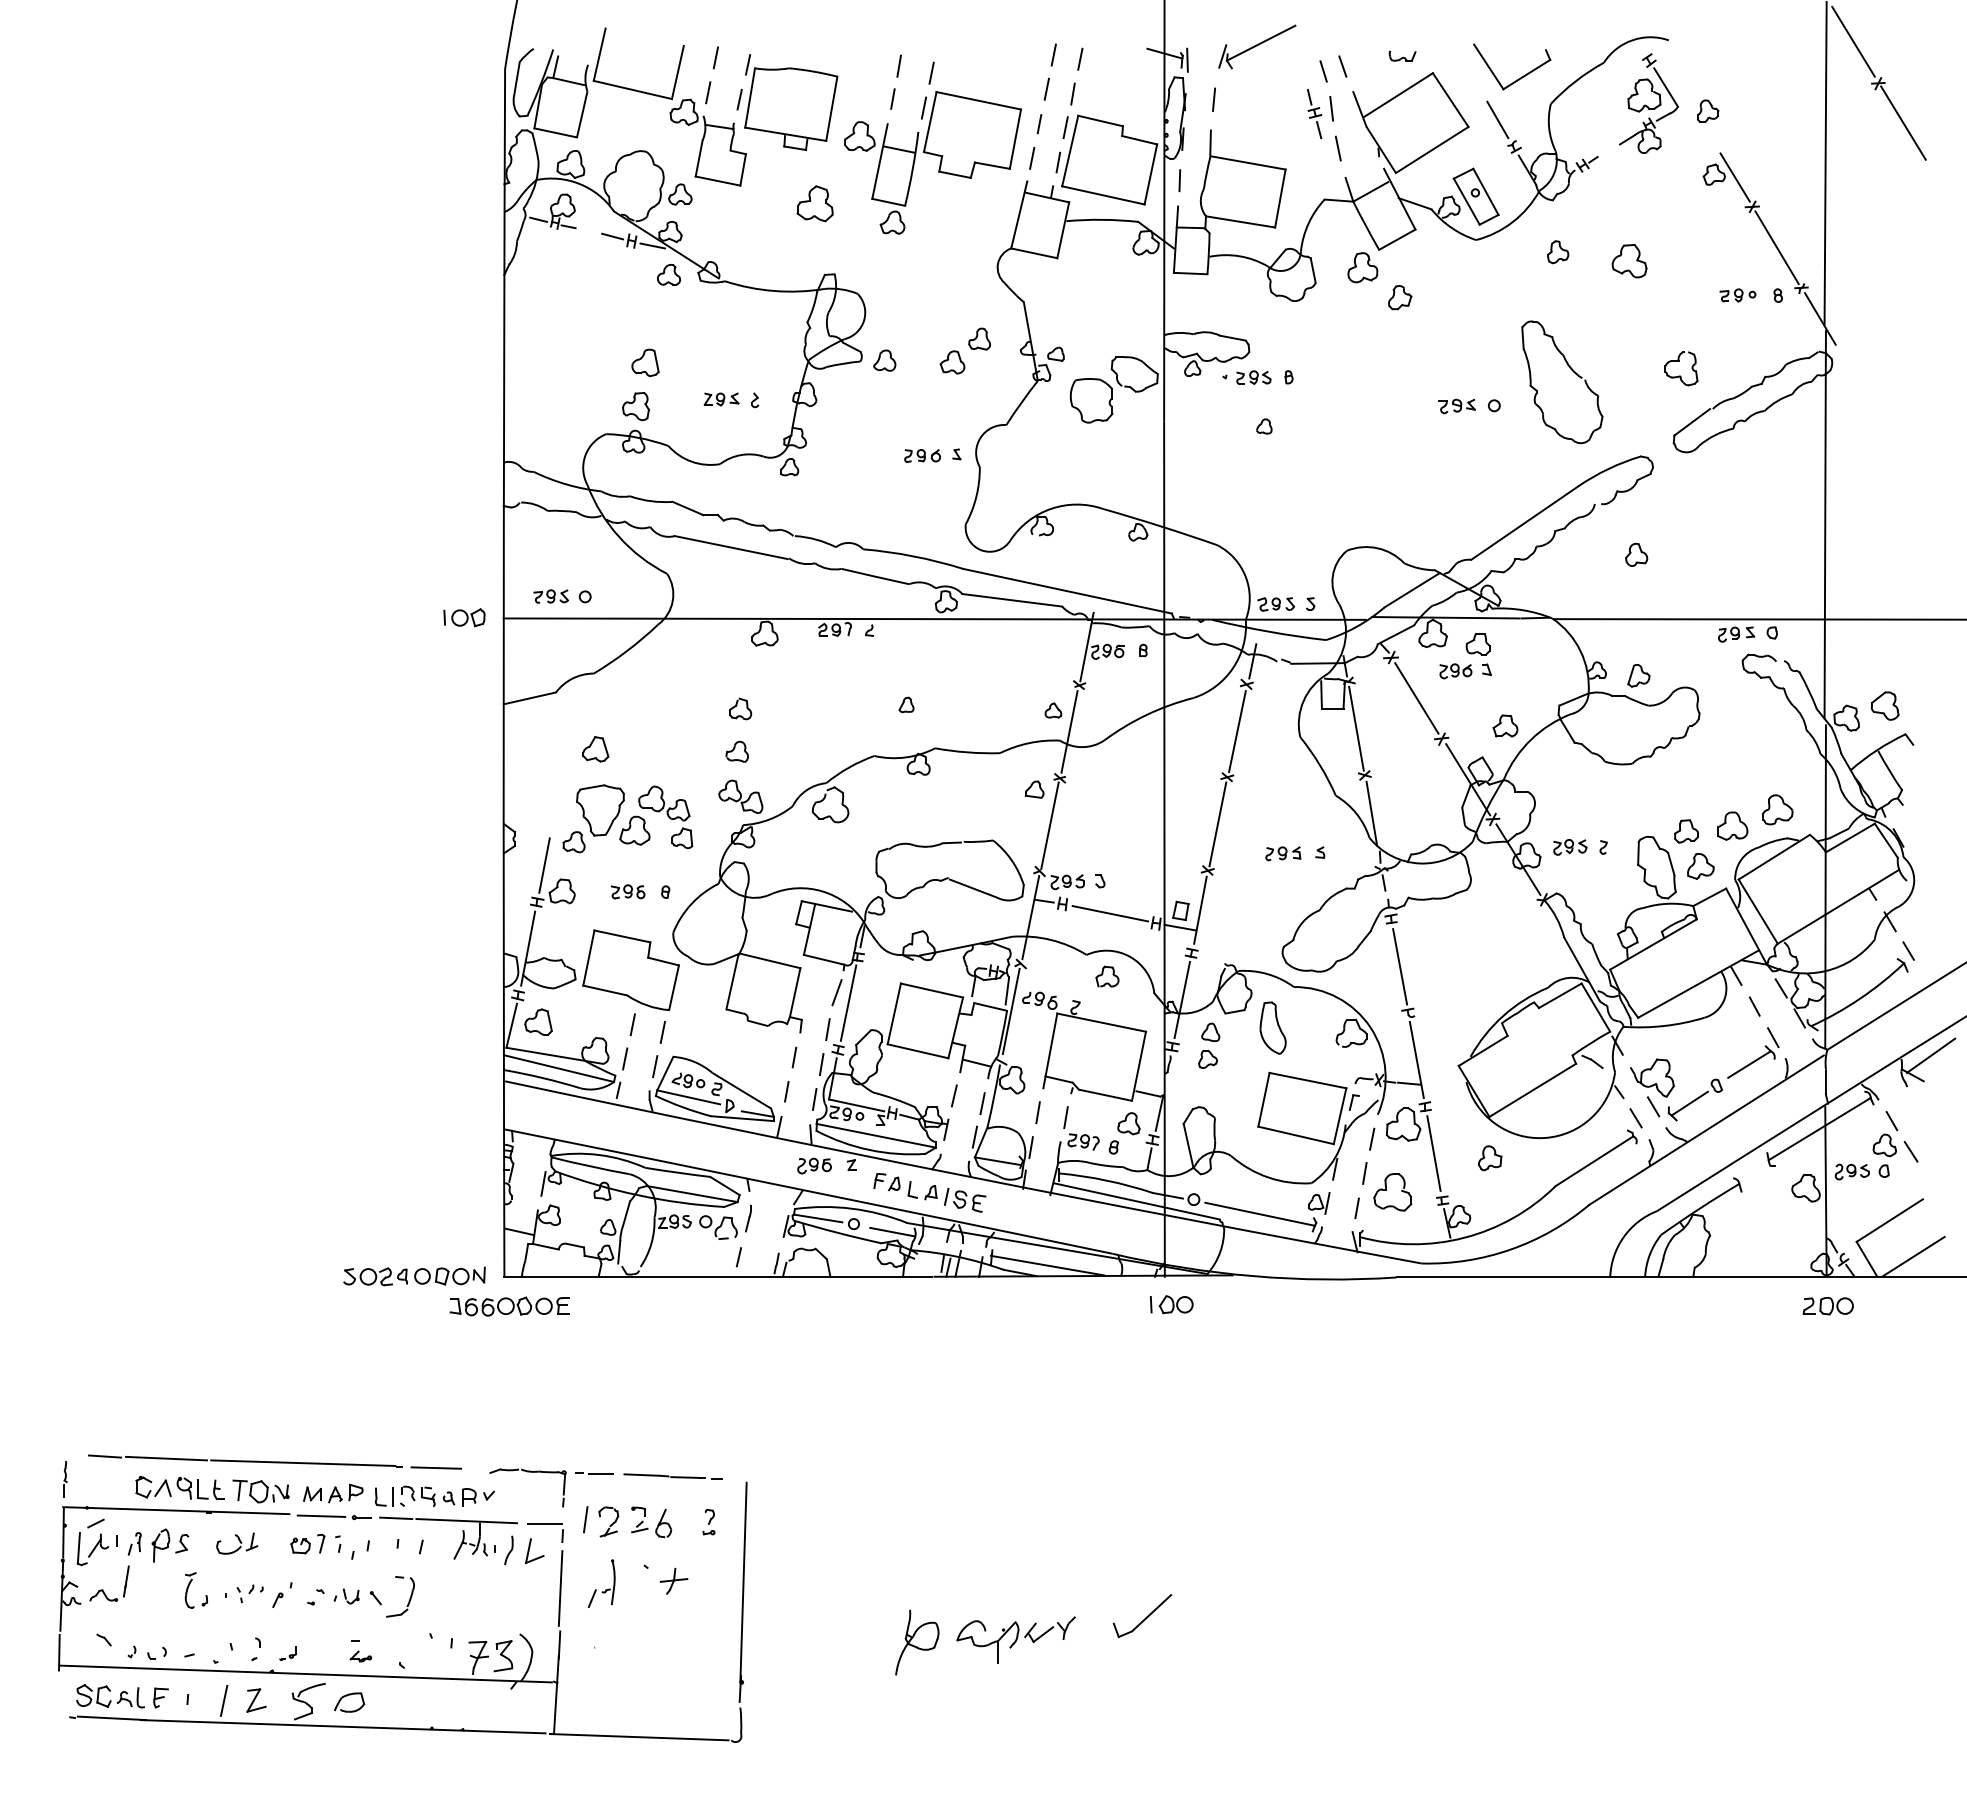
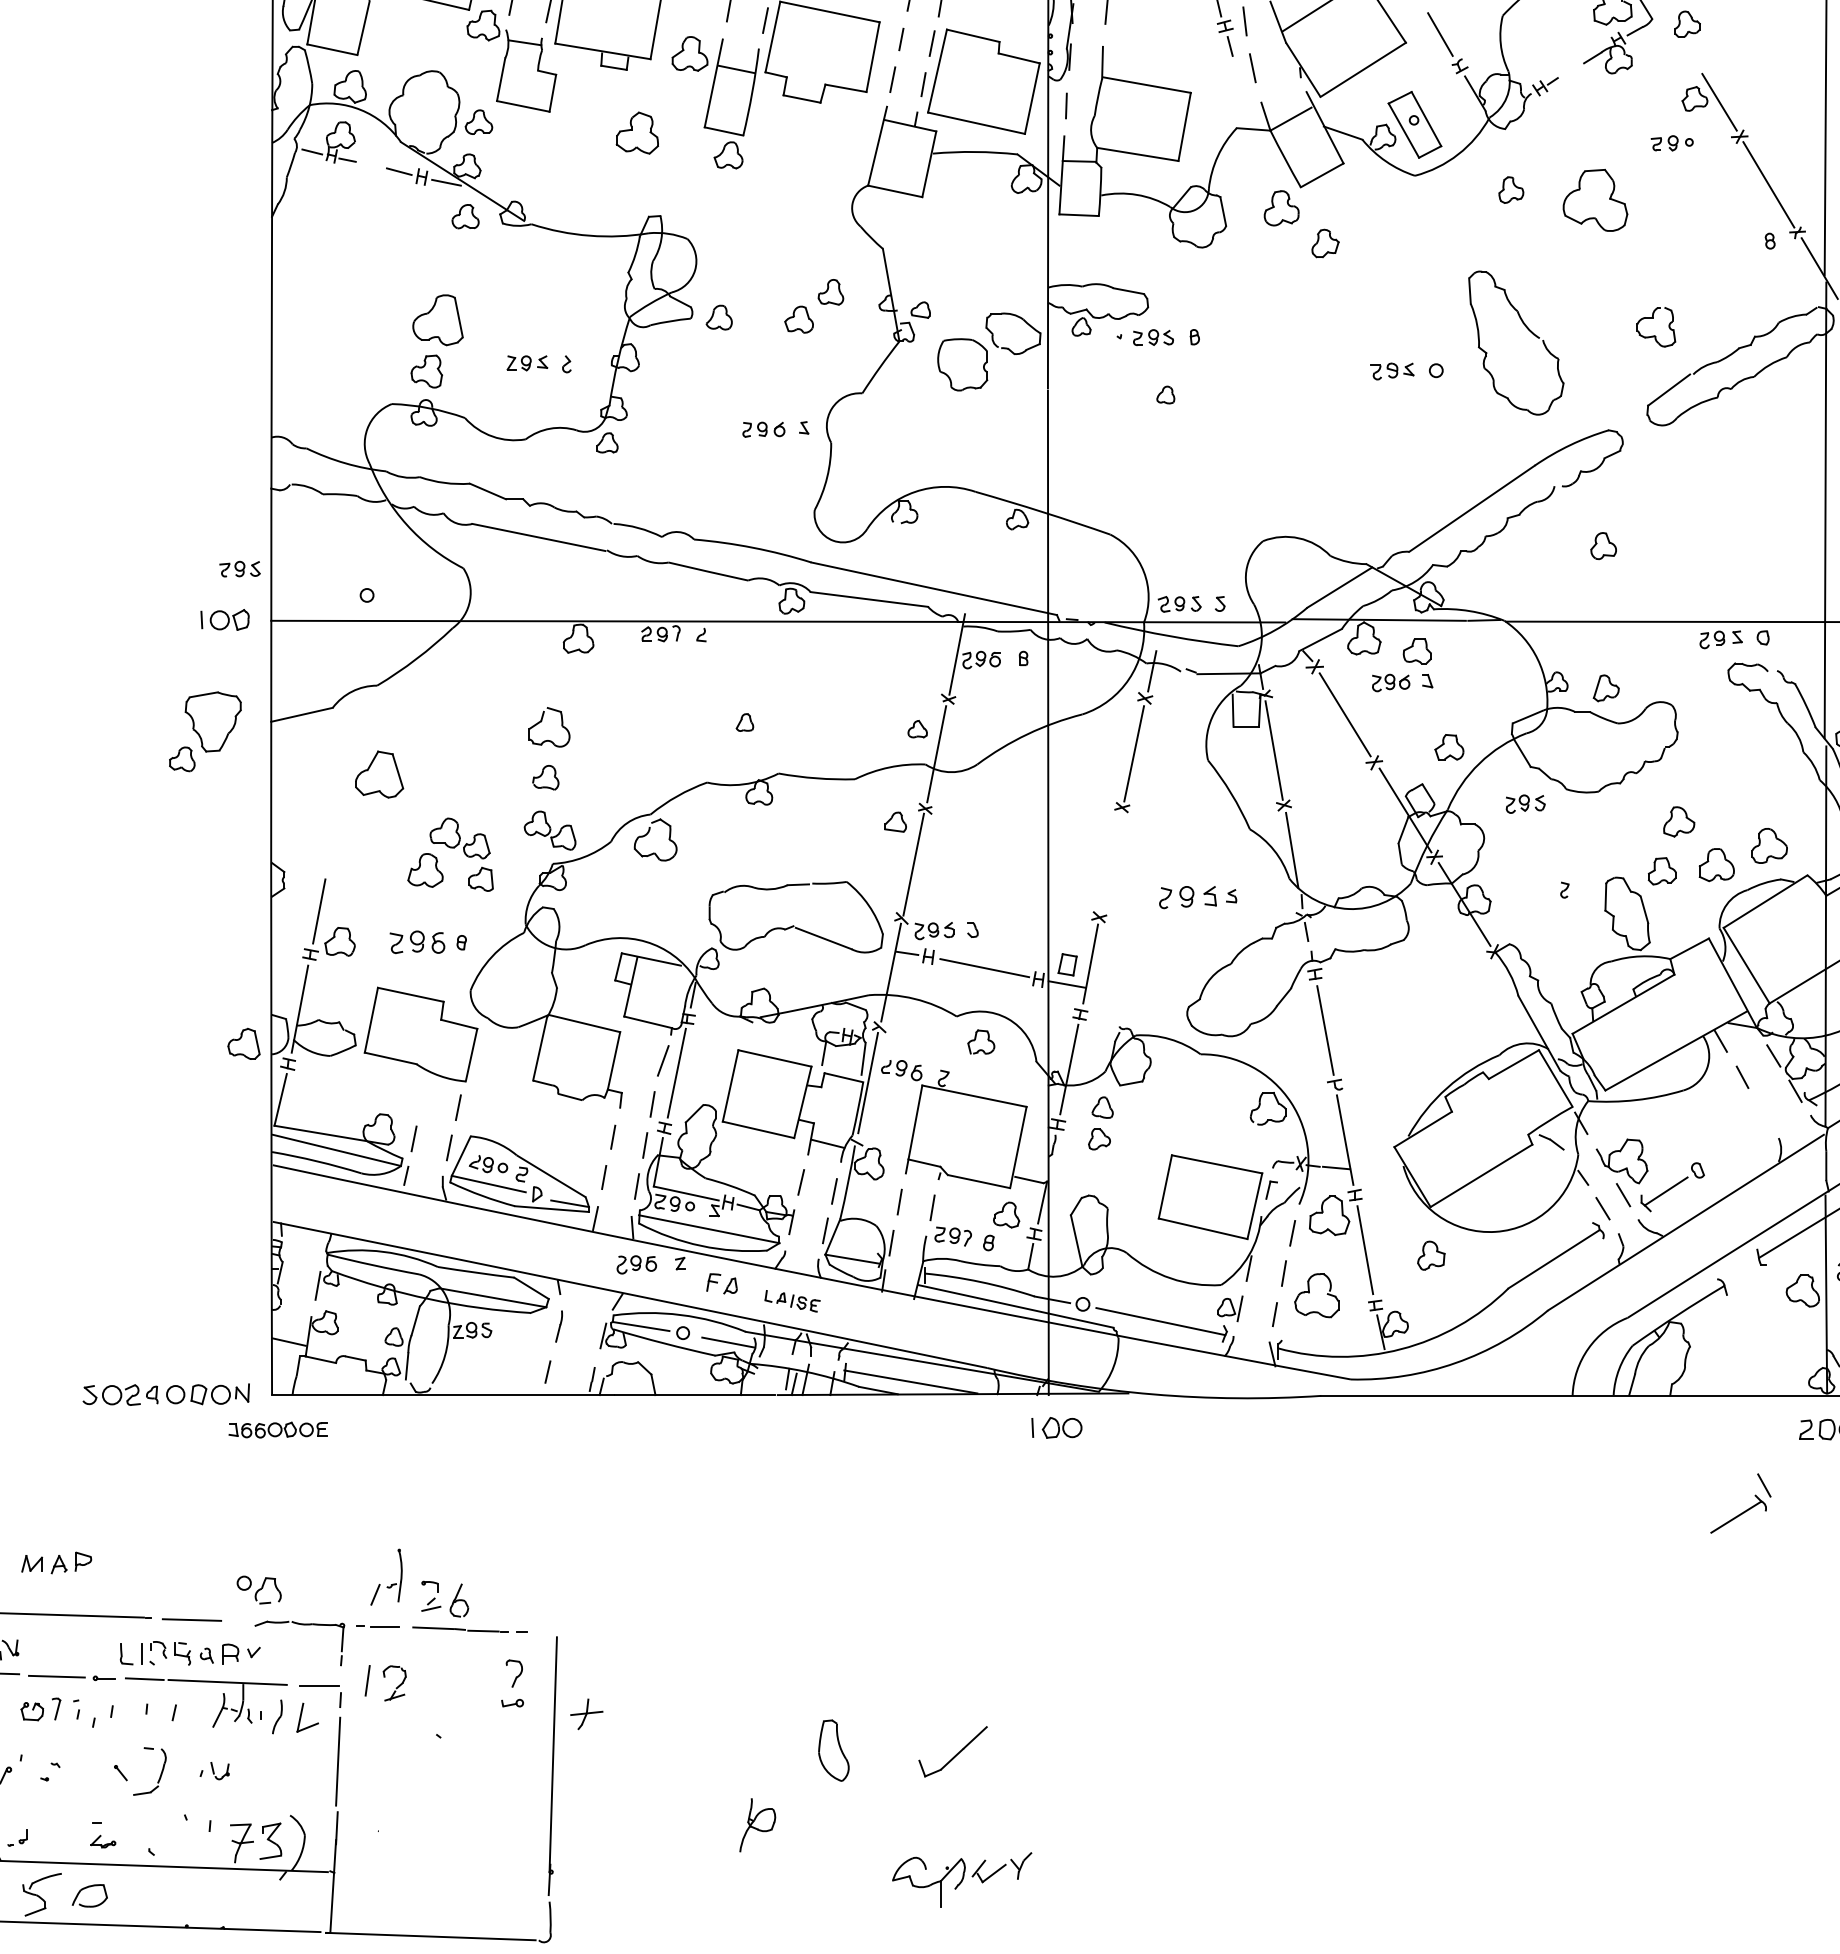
part: (1629, 261) -> (1595, 201), size x1.6
part: (1737, 295) -> (1671, 143), moved
part: (645, 362) -> (437, 319), size x1.6
part: (550, 596) -> (239, 569), moved
part: (740, 708) -> (549, 726), size x1.6
part: (595, 749) -> (379, 774), size x1.6
part: (593, 818) -> (205, 731), moved
line: (1217, 824) -> (1110, 863), removed
part: (1570, 847) -> (1525, 804), moved
part: (1283, 853) -> (1188, 897), size x1.4
part: (1700, 866) -> (1678, 821), moved
part: (628, 891) -> (417, 941), size x1.4
part: (538, 1021) -> (243, 1043), moved
line: (632, 1024) -> (422, 1098), removed
part: (1272, 1027) -> (833, 1749), moved
part: (1758, 1057) -> (1746, 1508), moved
part: (946, 1196) -> (791, 1300), size x0.6
part: (718, 1227) -> (259, 1589), moved
part: (509, 1306) -> (278, 1430), size x0.7
part: (333, 1493) -> (56, 1562), moved
part: (708, 1522) -> (512, 1684), size x1.6
part: (657, 1524) -> (452, 1601), moved
part: (673, 1581) -> (586, 1714), moved
part: (605, 1589) -> (390, 1584), moved
part: (346, 1596) -> (214, 1771), moved
part: (1142, 1616) -> (953, 1752), moved
part: (1015, 1639) -> (961, 1879), moved
part: (917, 1642) -> (757, 1825), size x0.7

